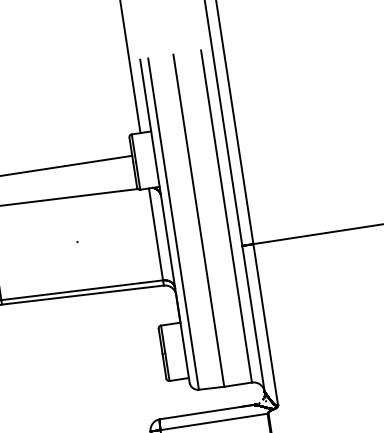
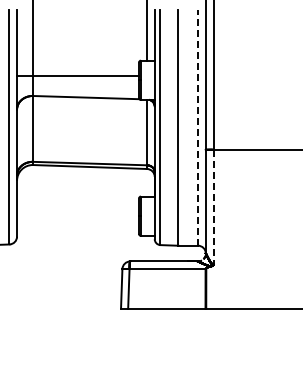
line: (227, 216) -> (198, 127), solid -> dashed
line: (265, 325) -> (213, 207), solid -> dashed

